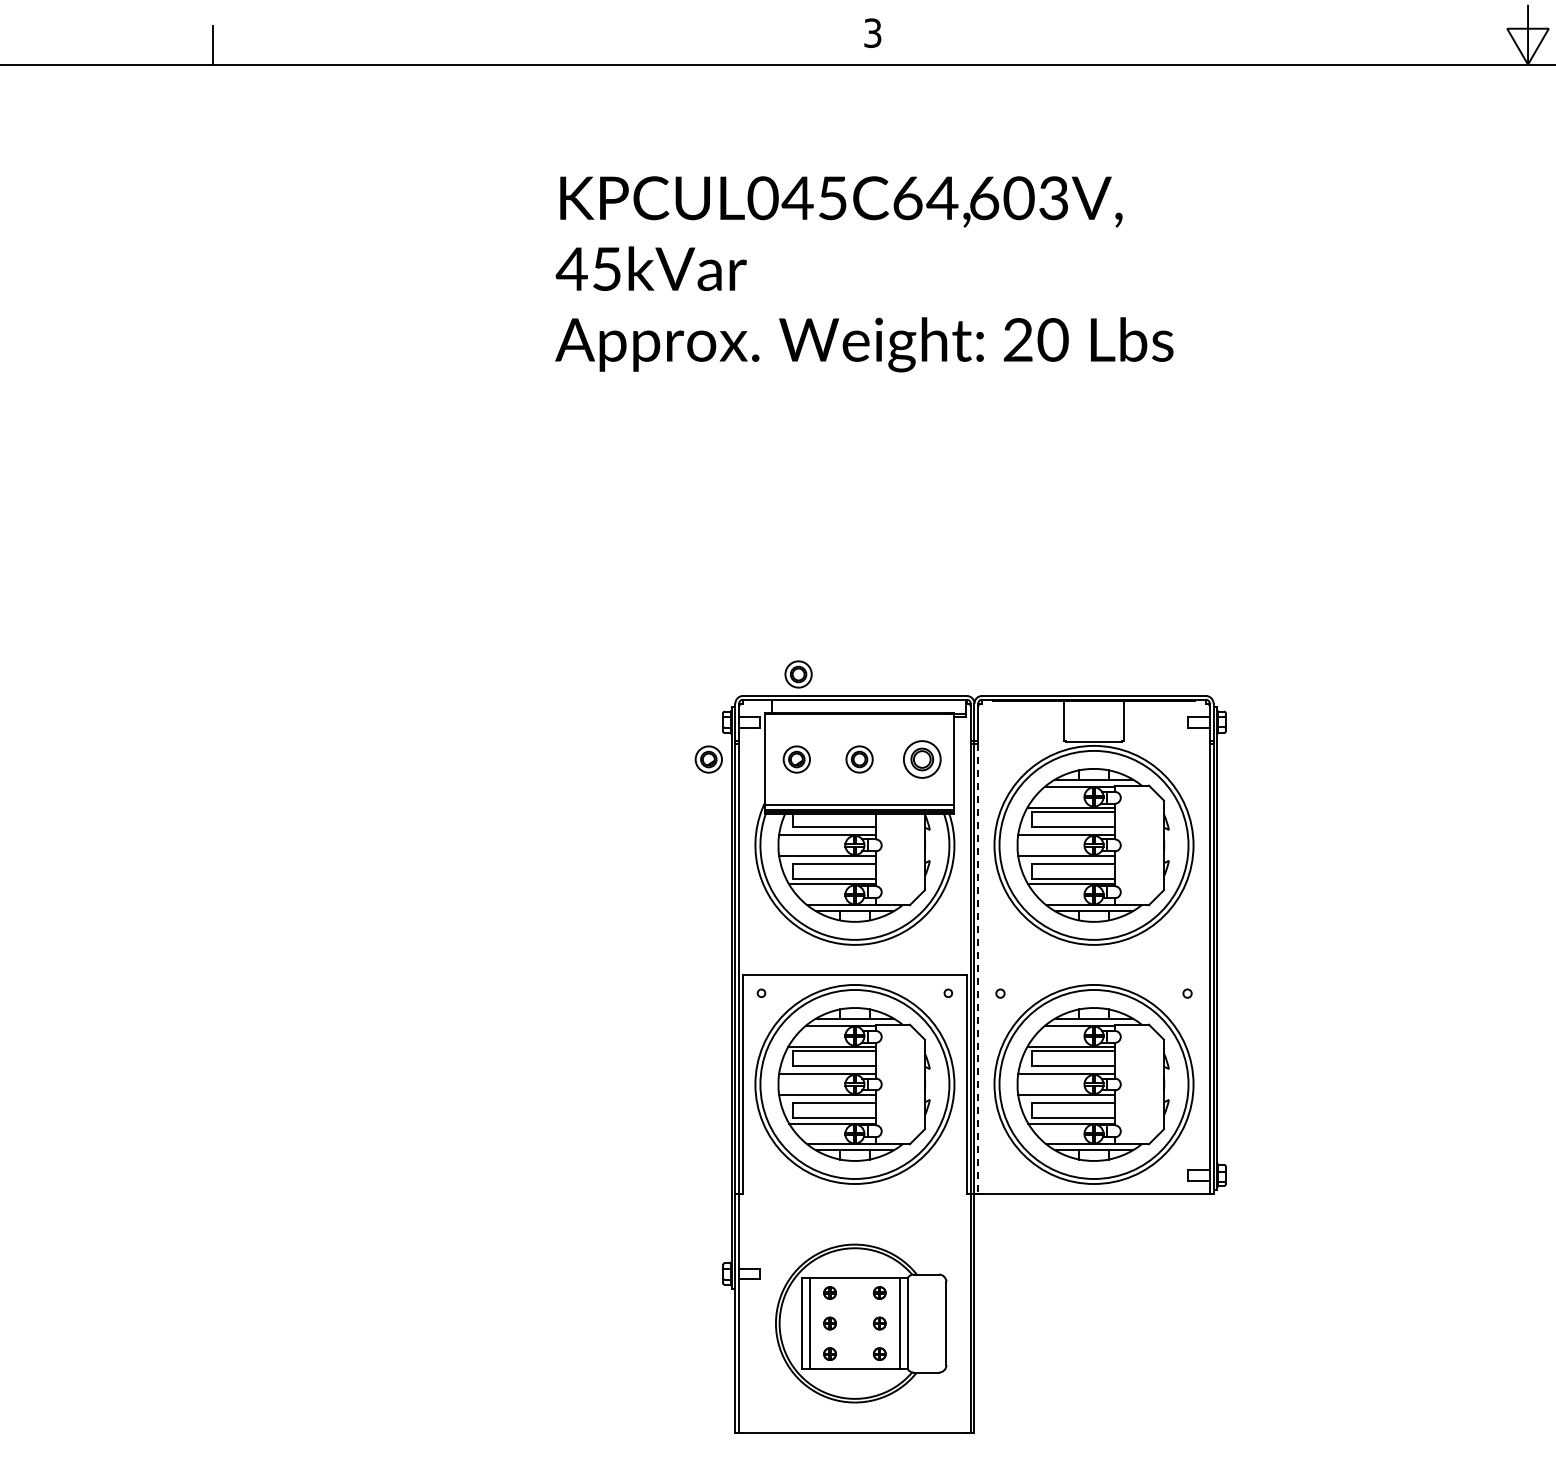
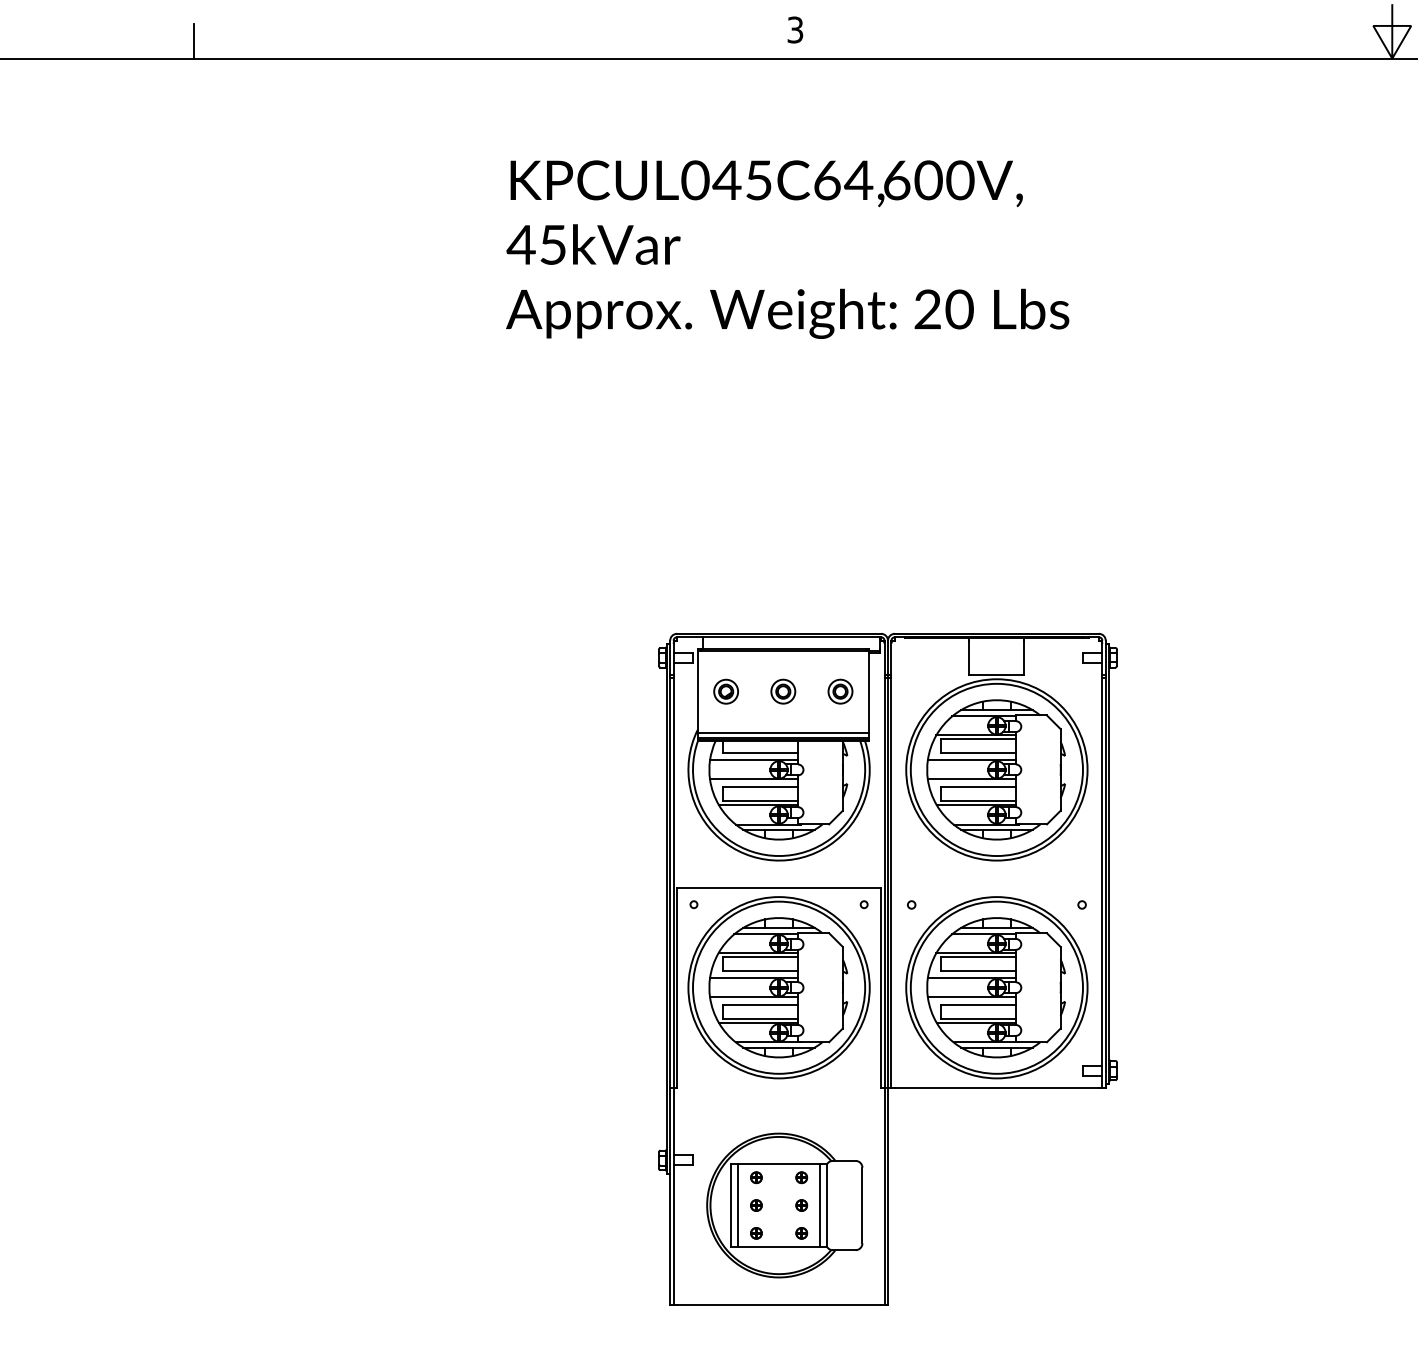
text: (1053, 197) -> (959, 179), 603V, -> 600V,
part: (798, 674) -> (727, 614), removed
part: (708, 759) -> (645, 691), removed
part: (922, 759) -> (840, 691), size x0.71
line: (978, 969) -> (891, 882), dashed -> solid

